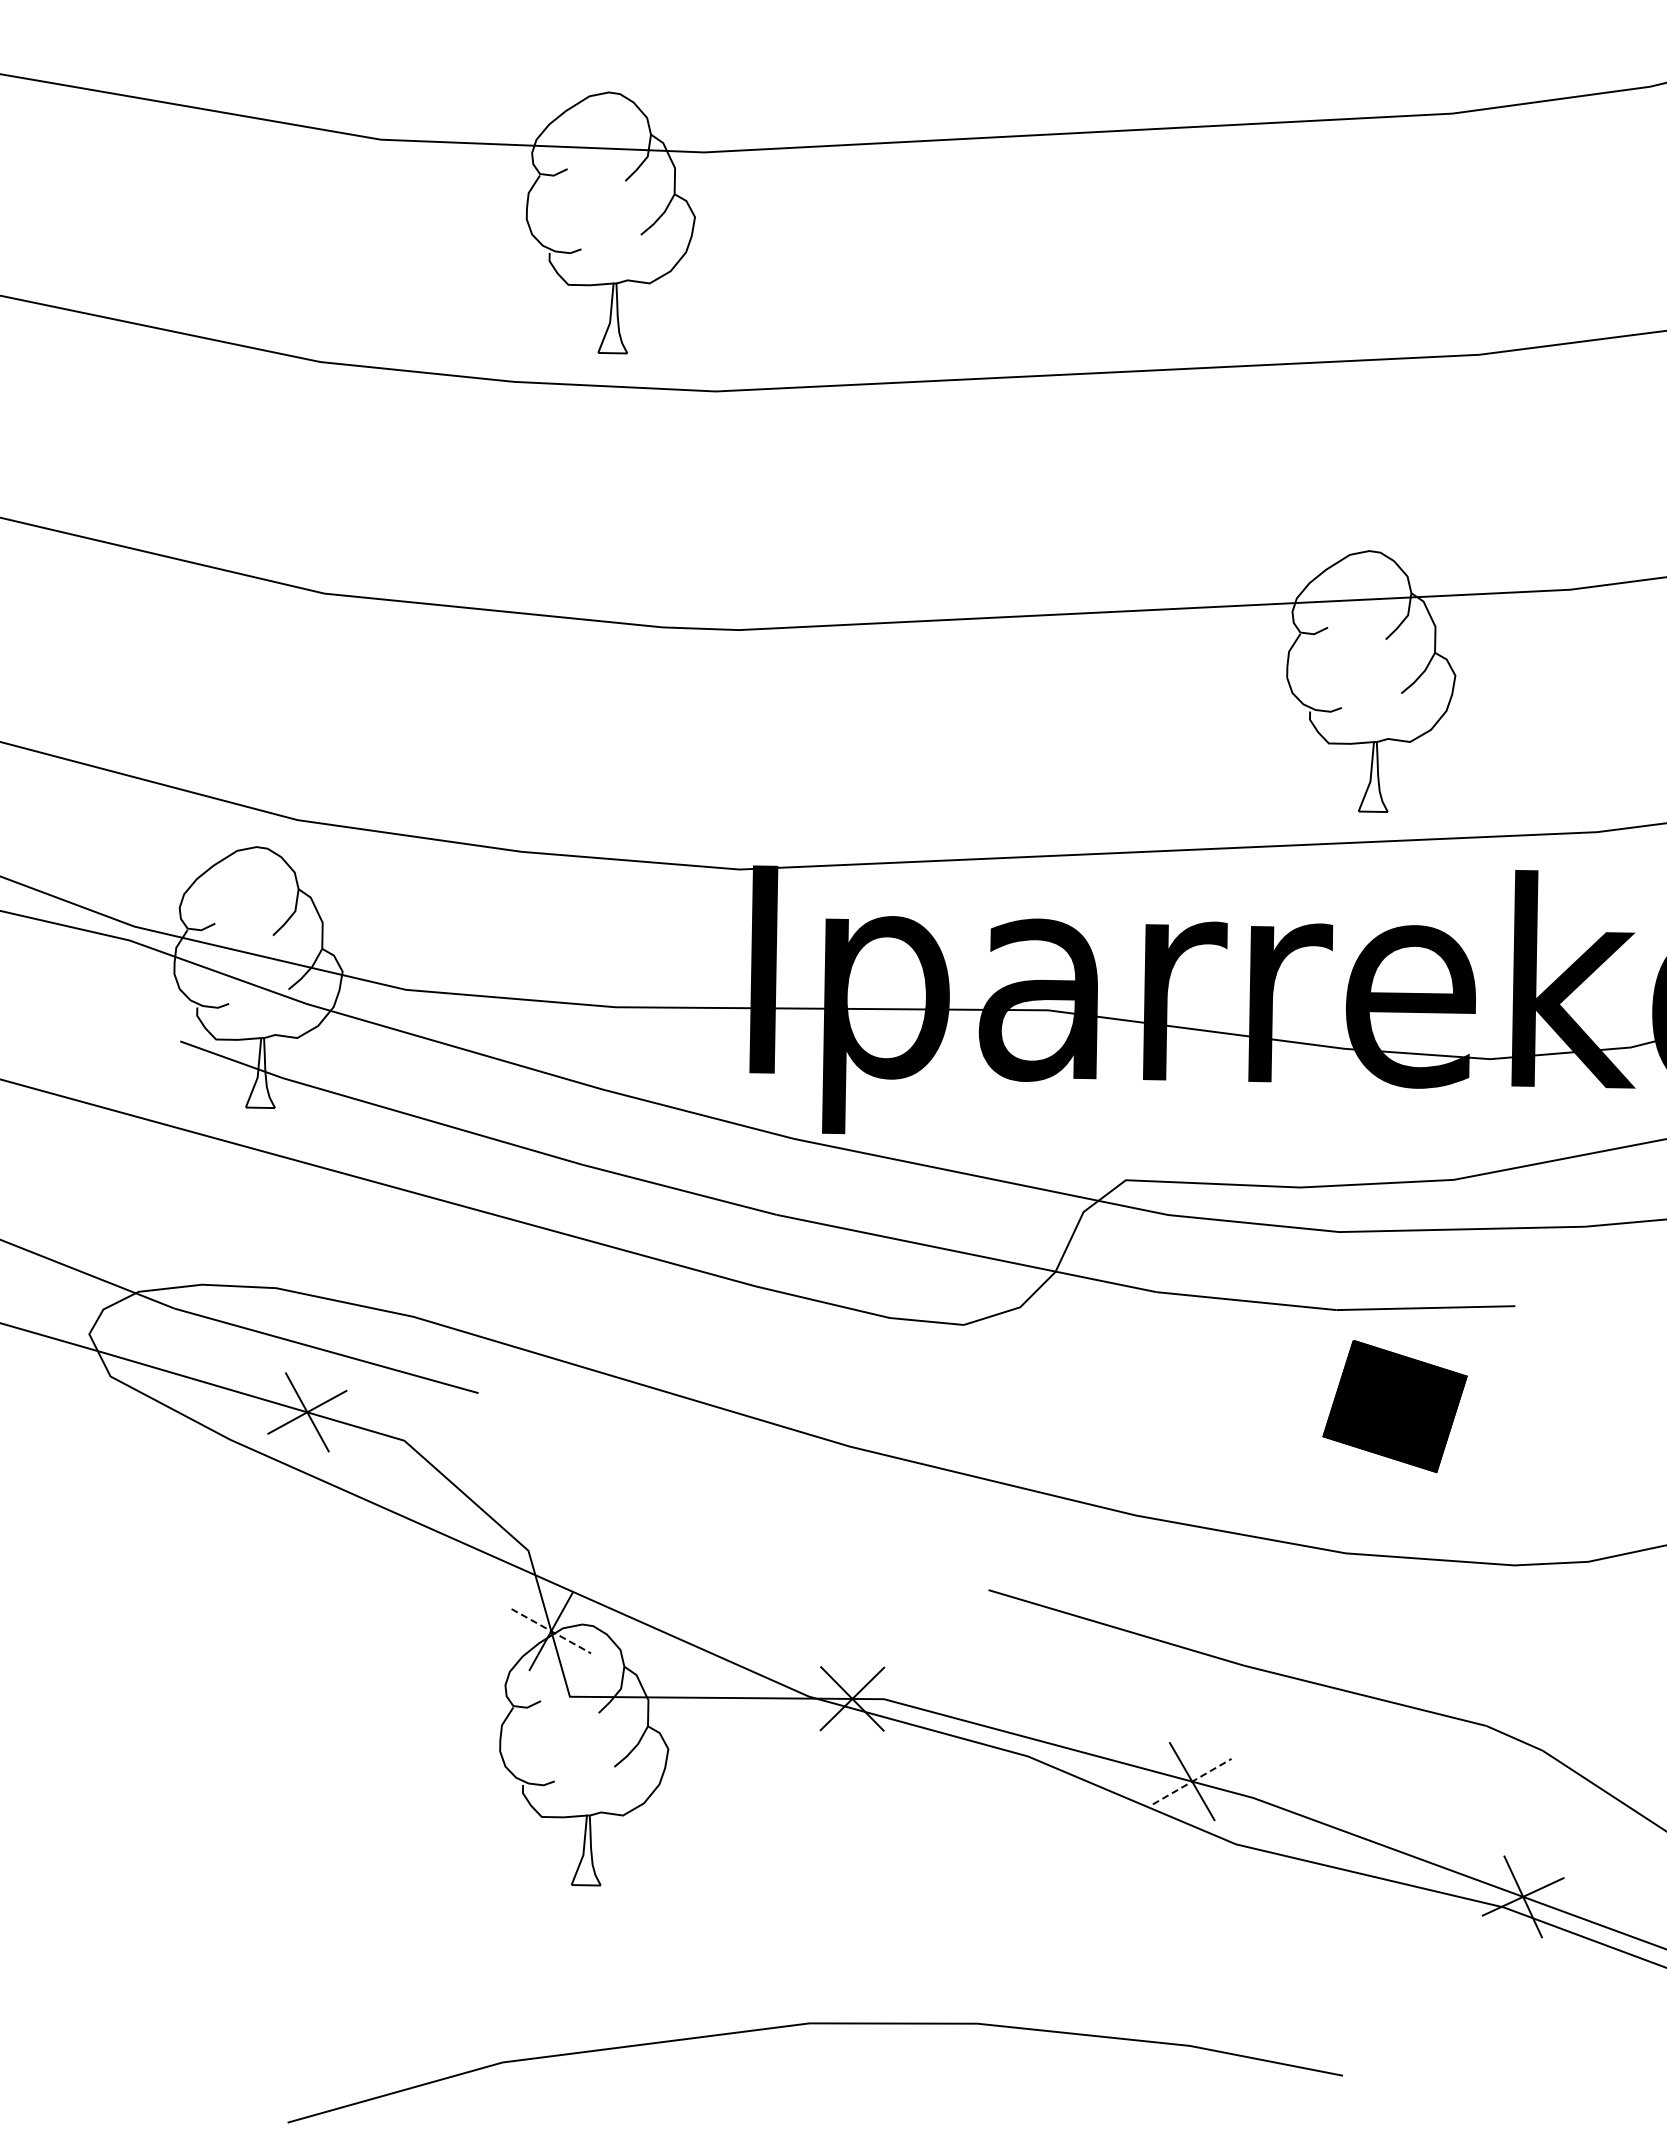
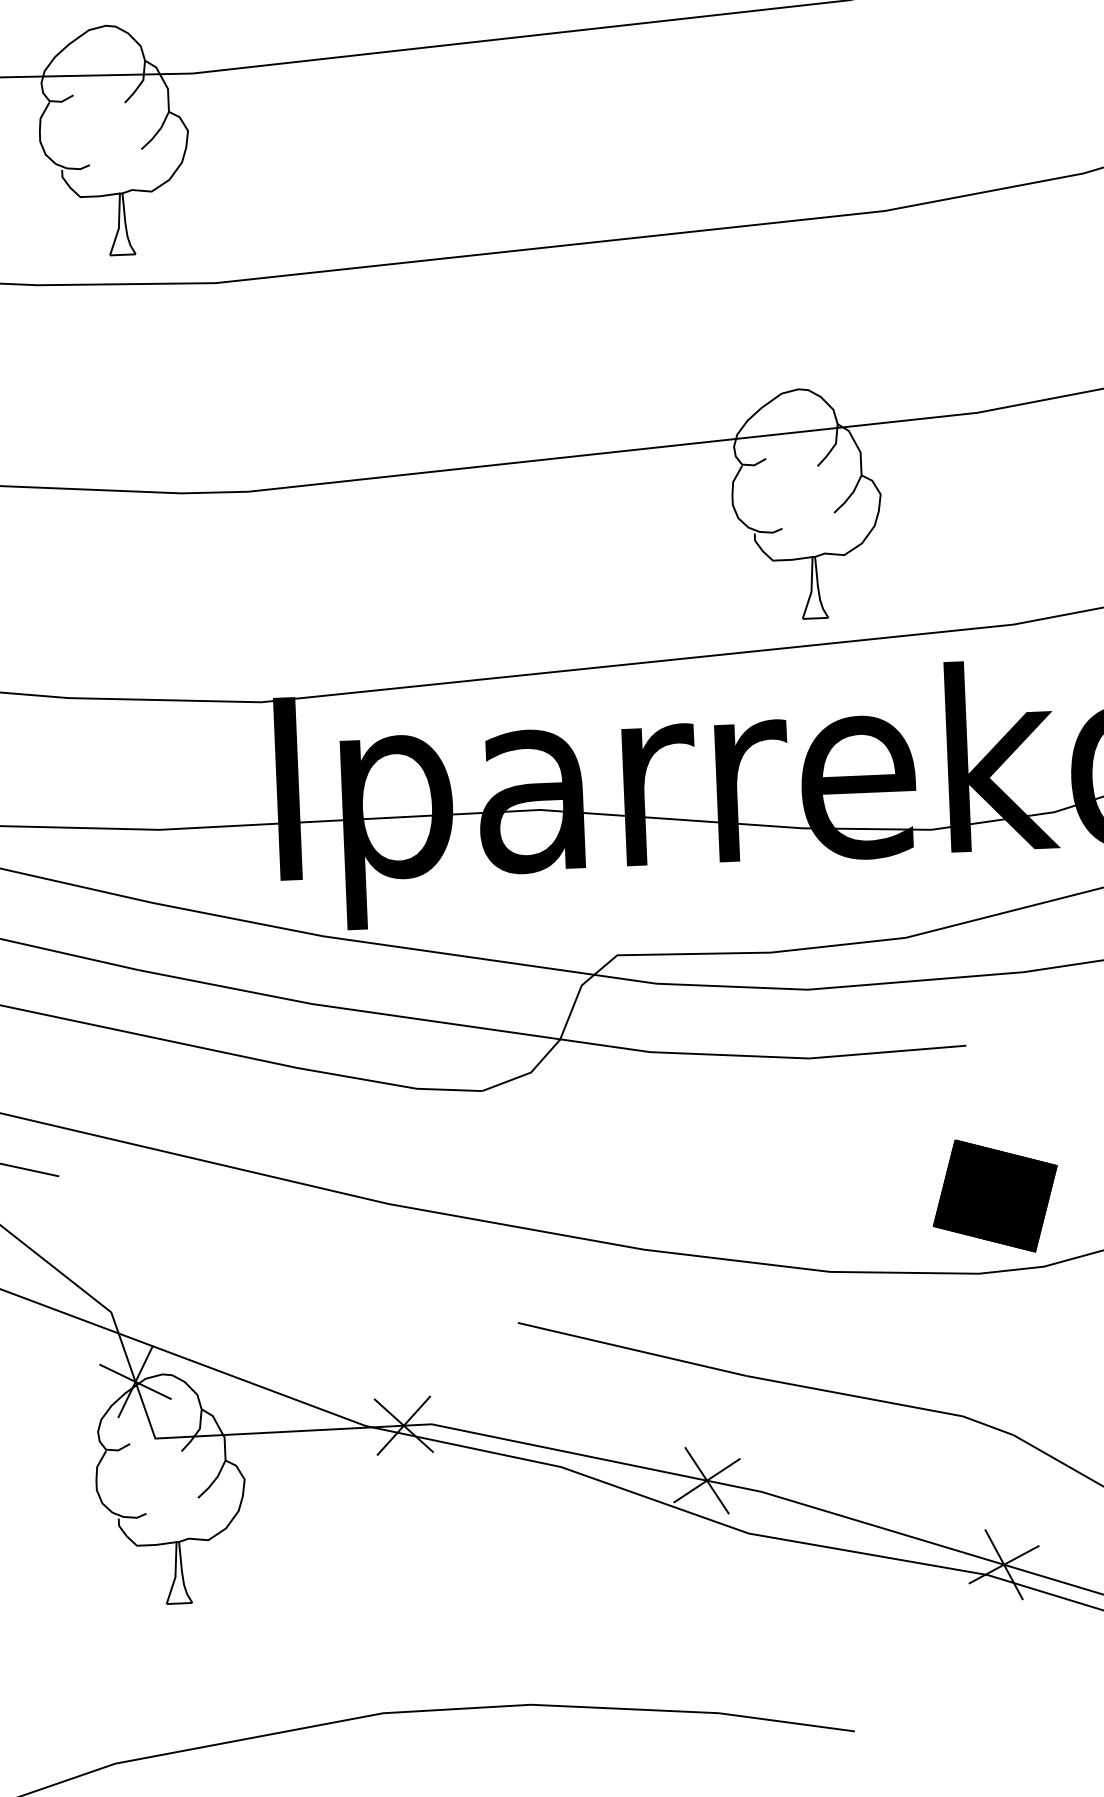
part: (1394, 1406) -> (994, 1196), moved
line: (551, 1631) -> (135, 1382), dashed -> solid
line: (1192, 1781) -> (707, 1480), dashed -> solid

